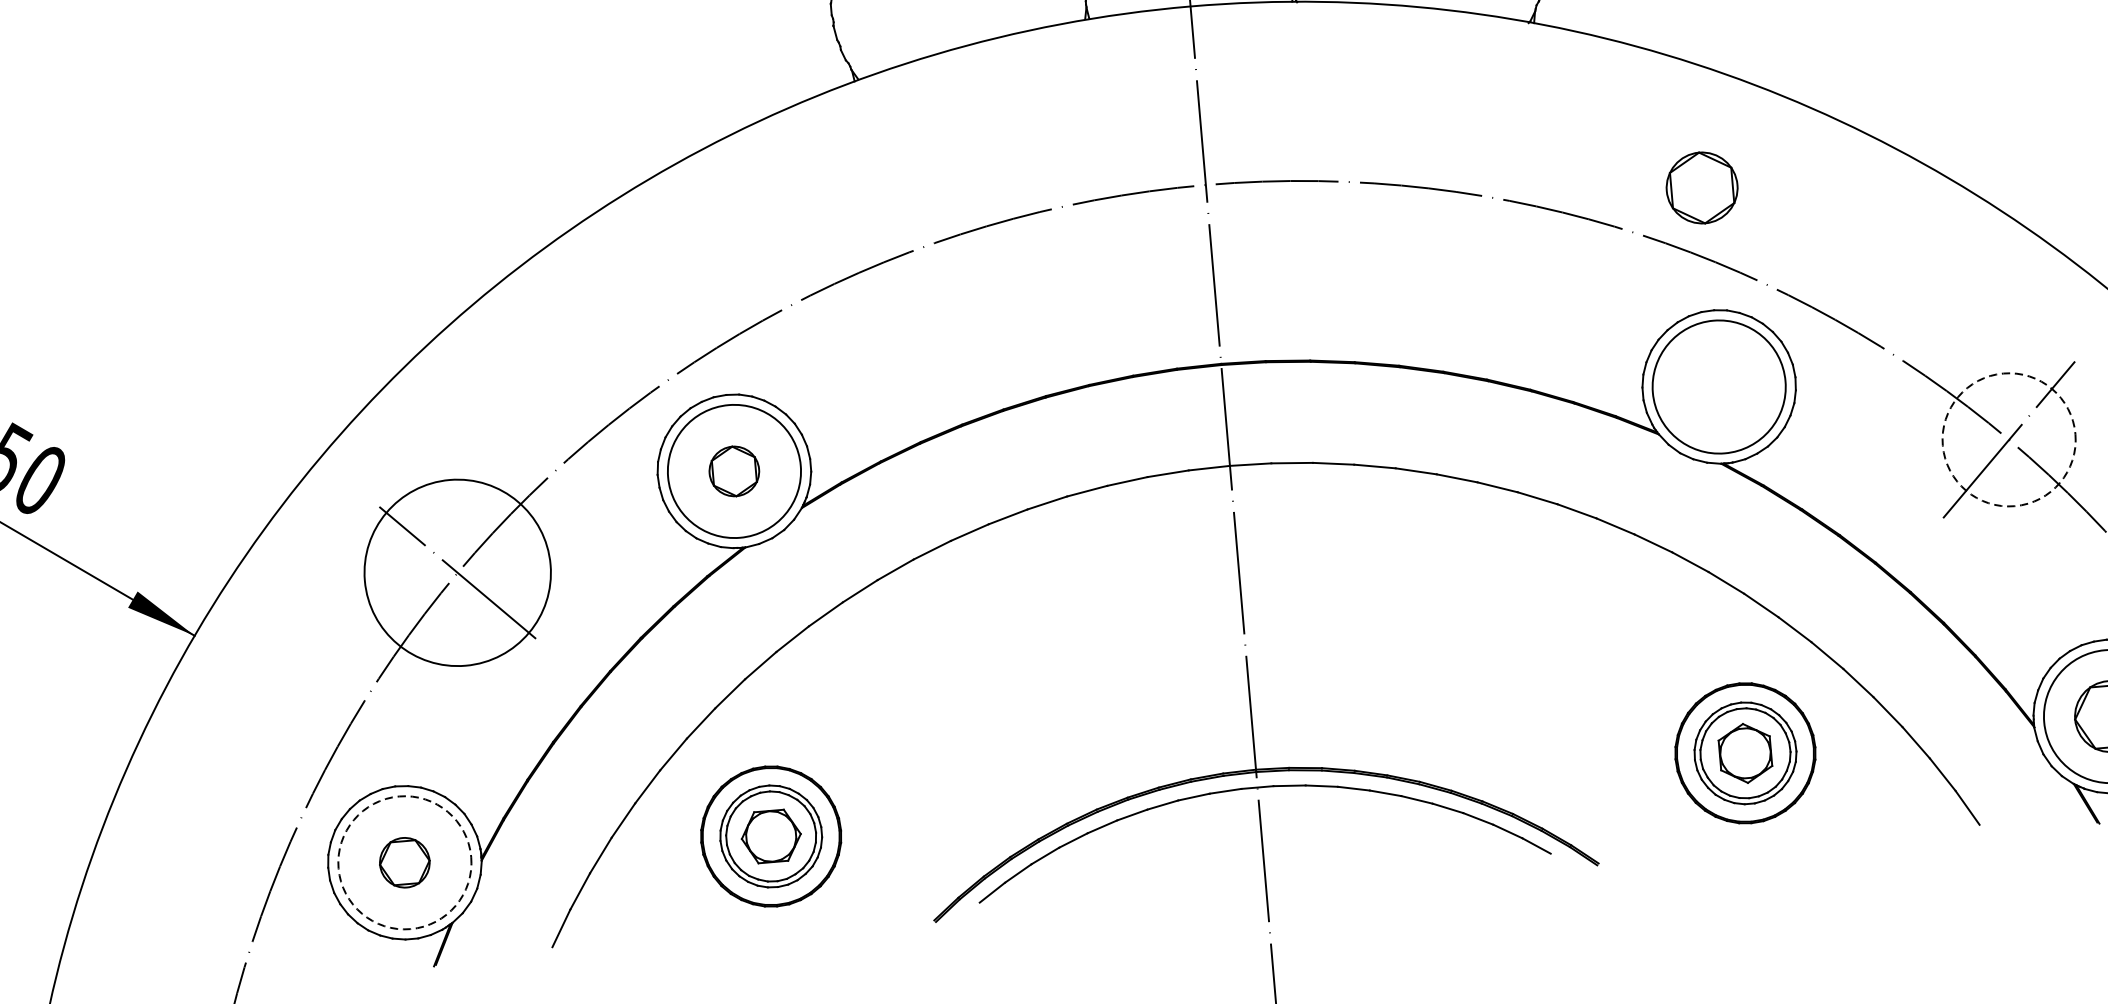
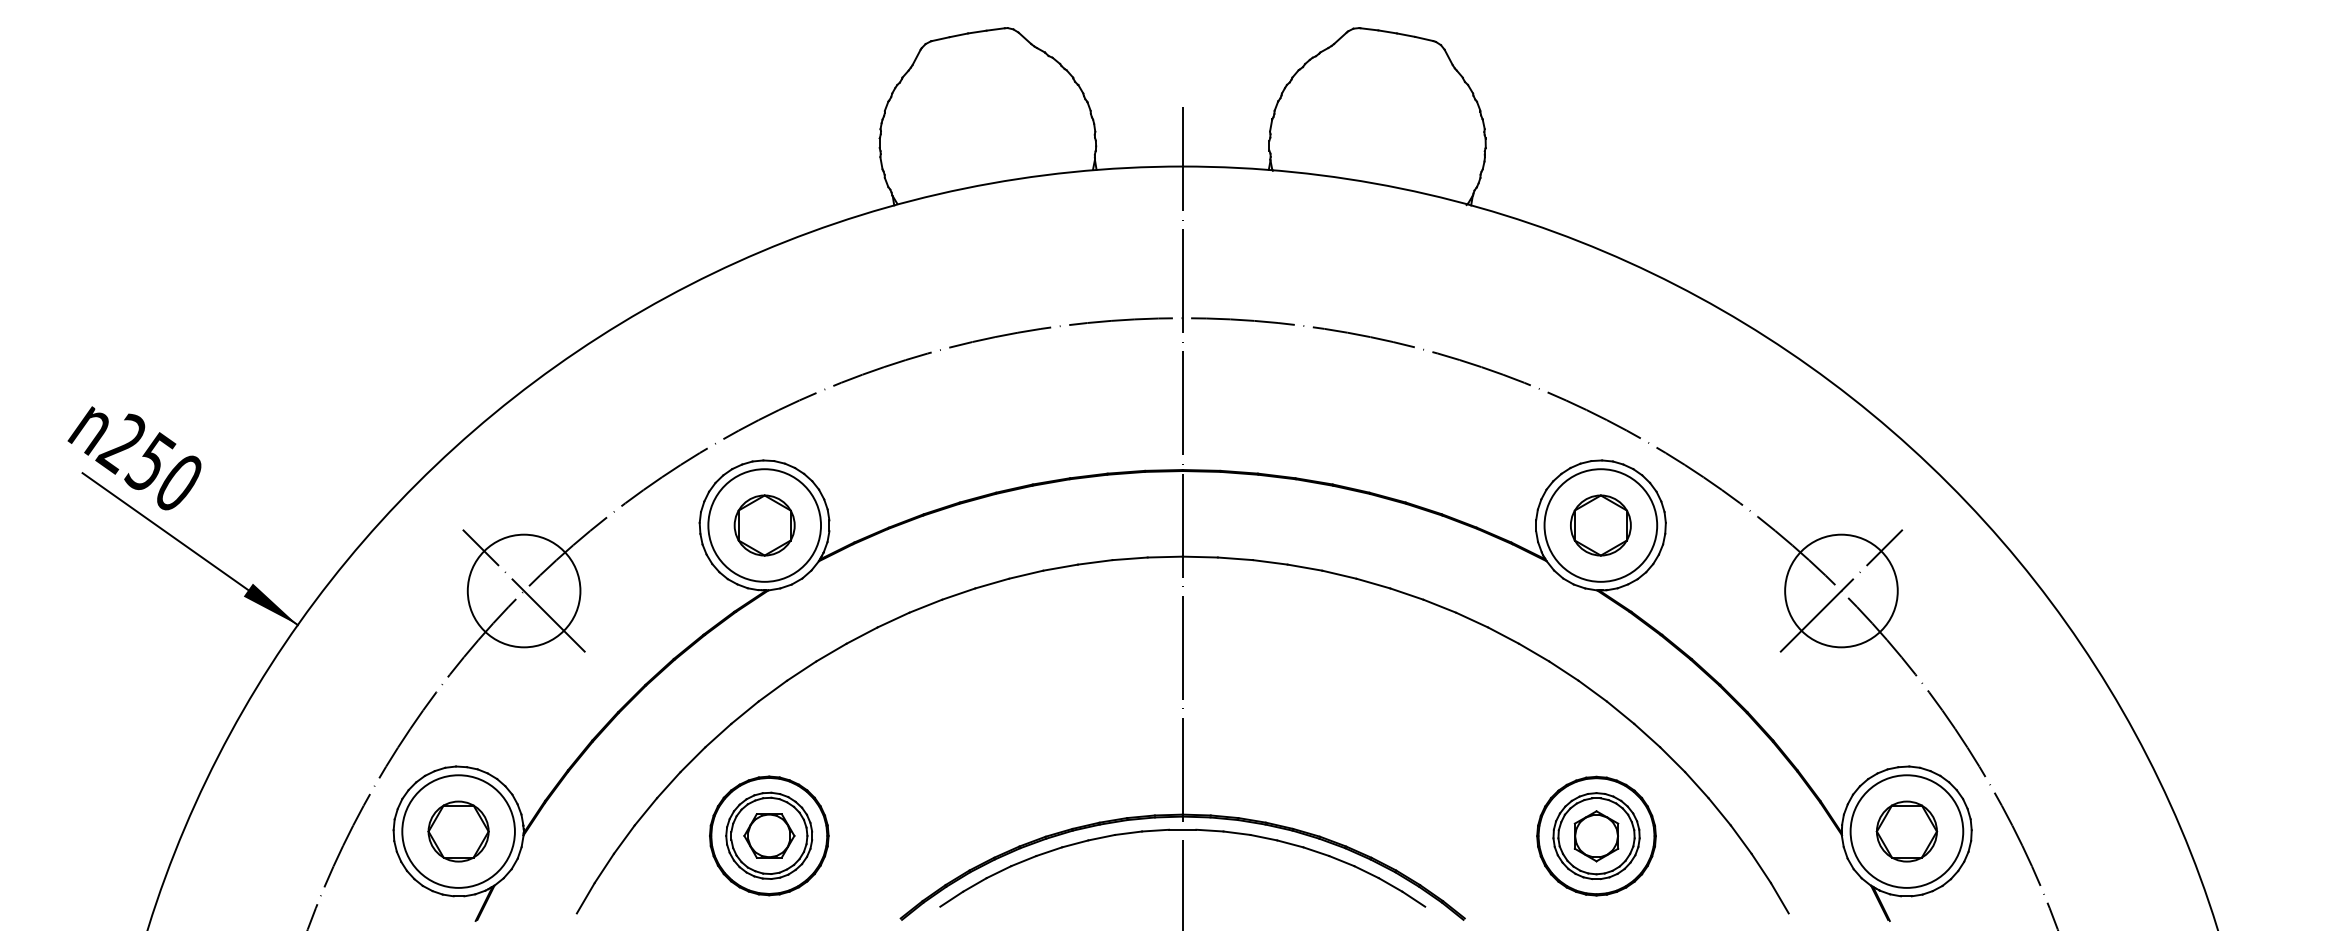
part: (1701, 188) -> (1600, 525), moved
circle: (2009, 439) -> (1841, 590), dashed -> solid
part: (734, 471) -> (764, 525), size x1.43
circle: (456, 572) -> (523, 590), size x0.71
circle: (404, 862) -> (458, 831), dashed -> solid
part: (404, 862) -> (458, 831), size x1.43

